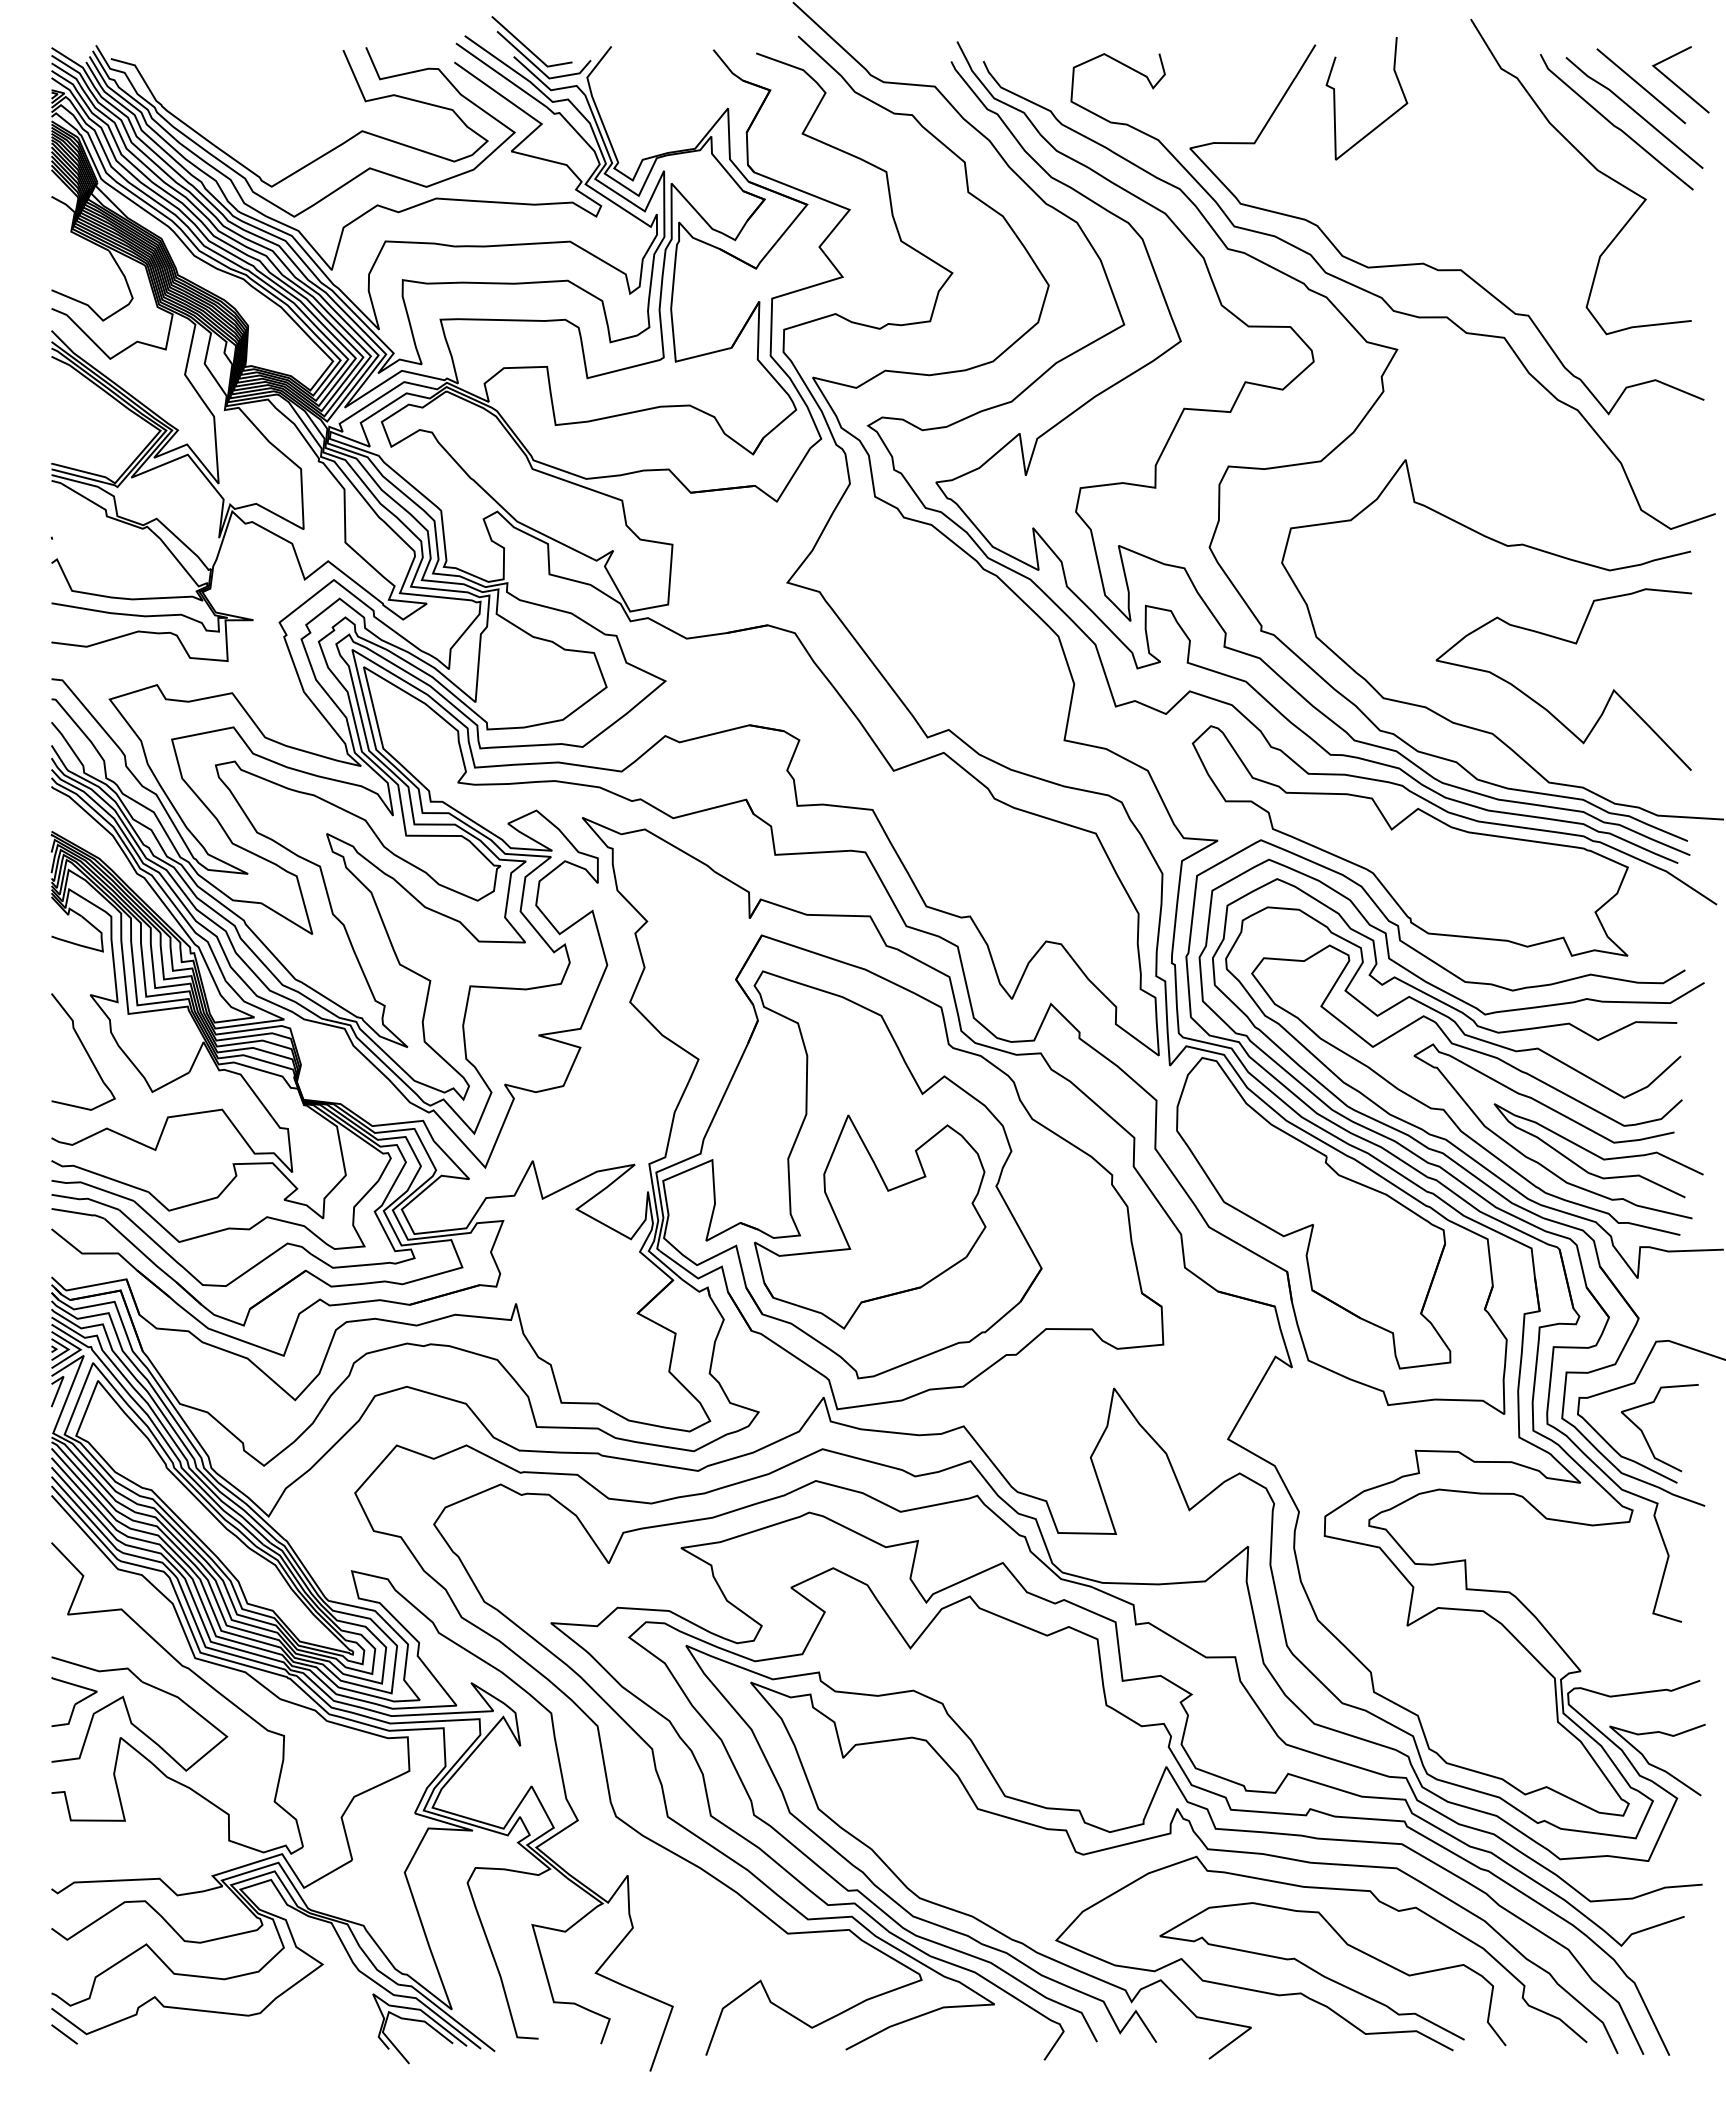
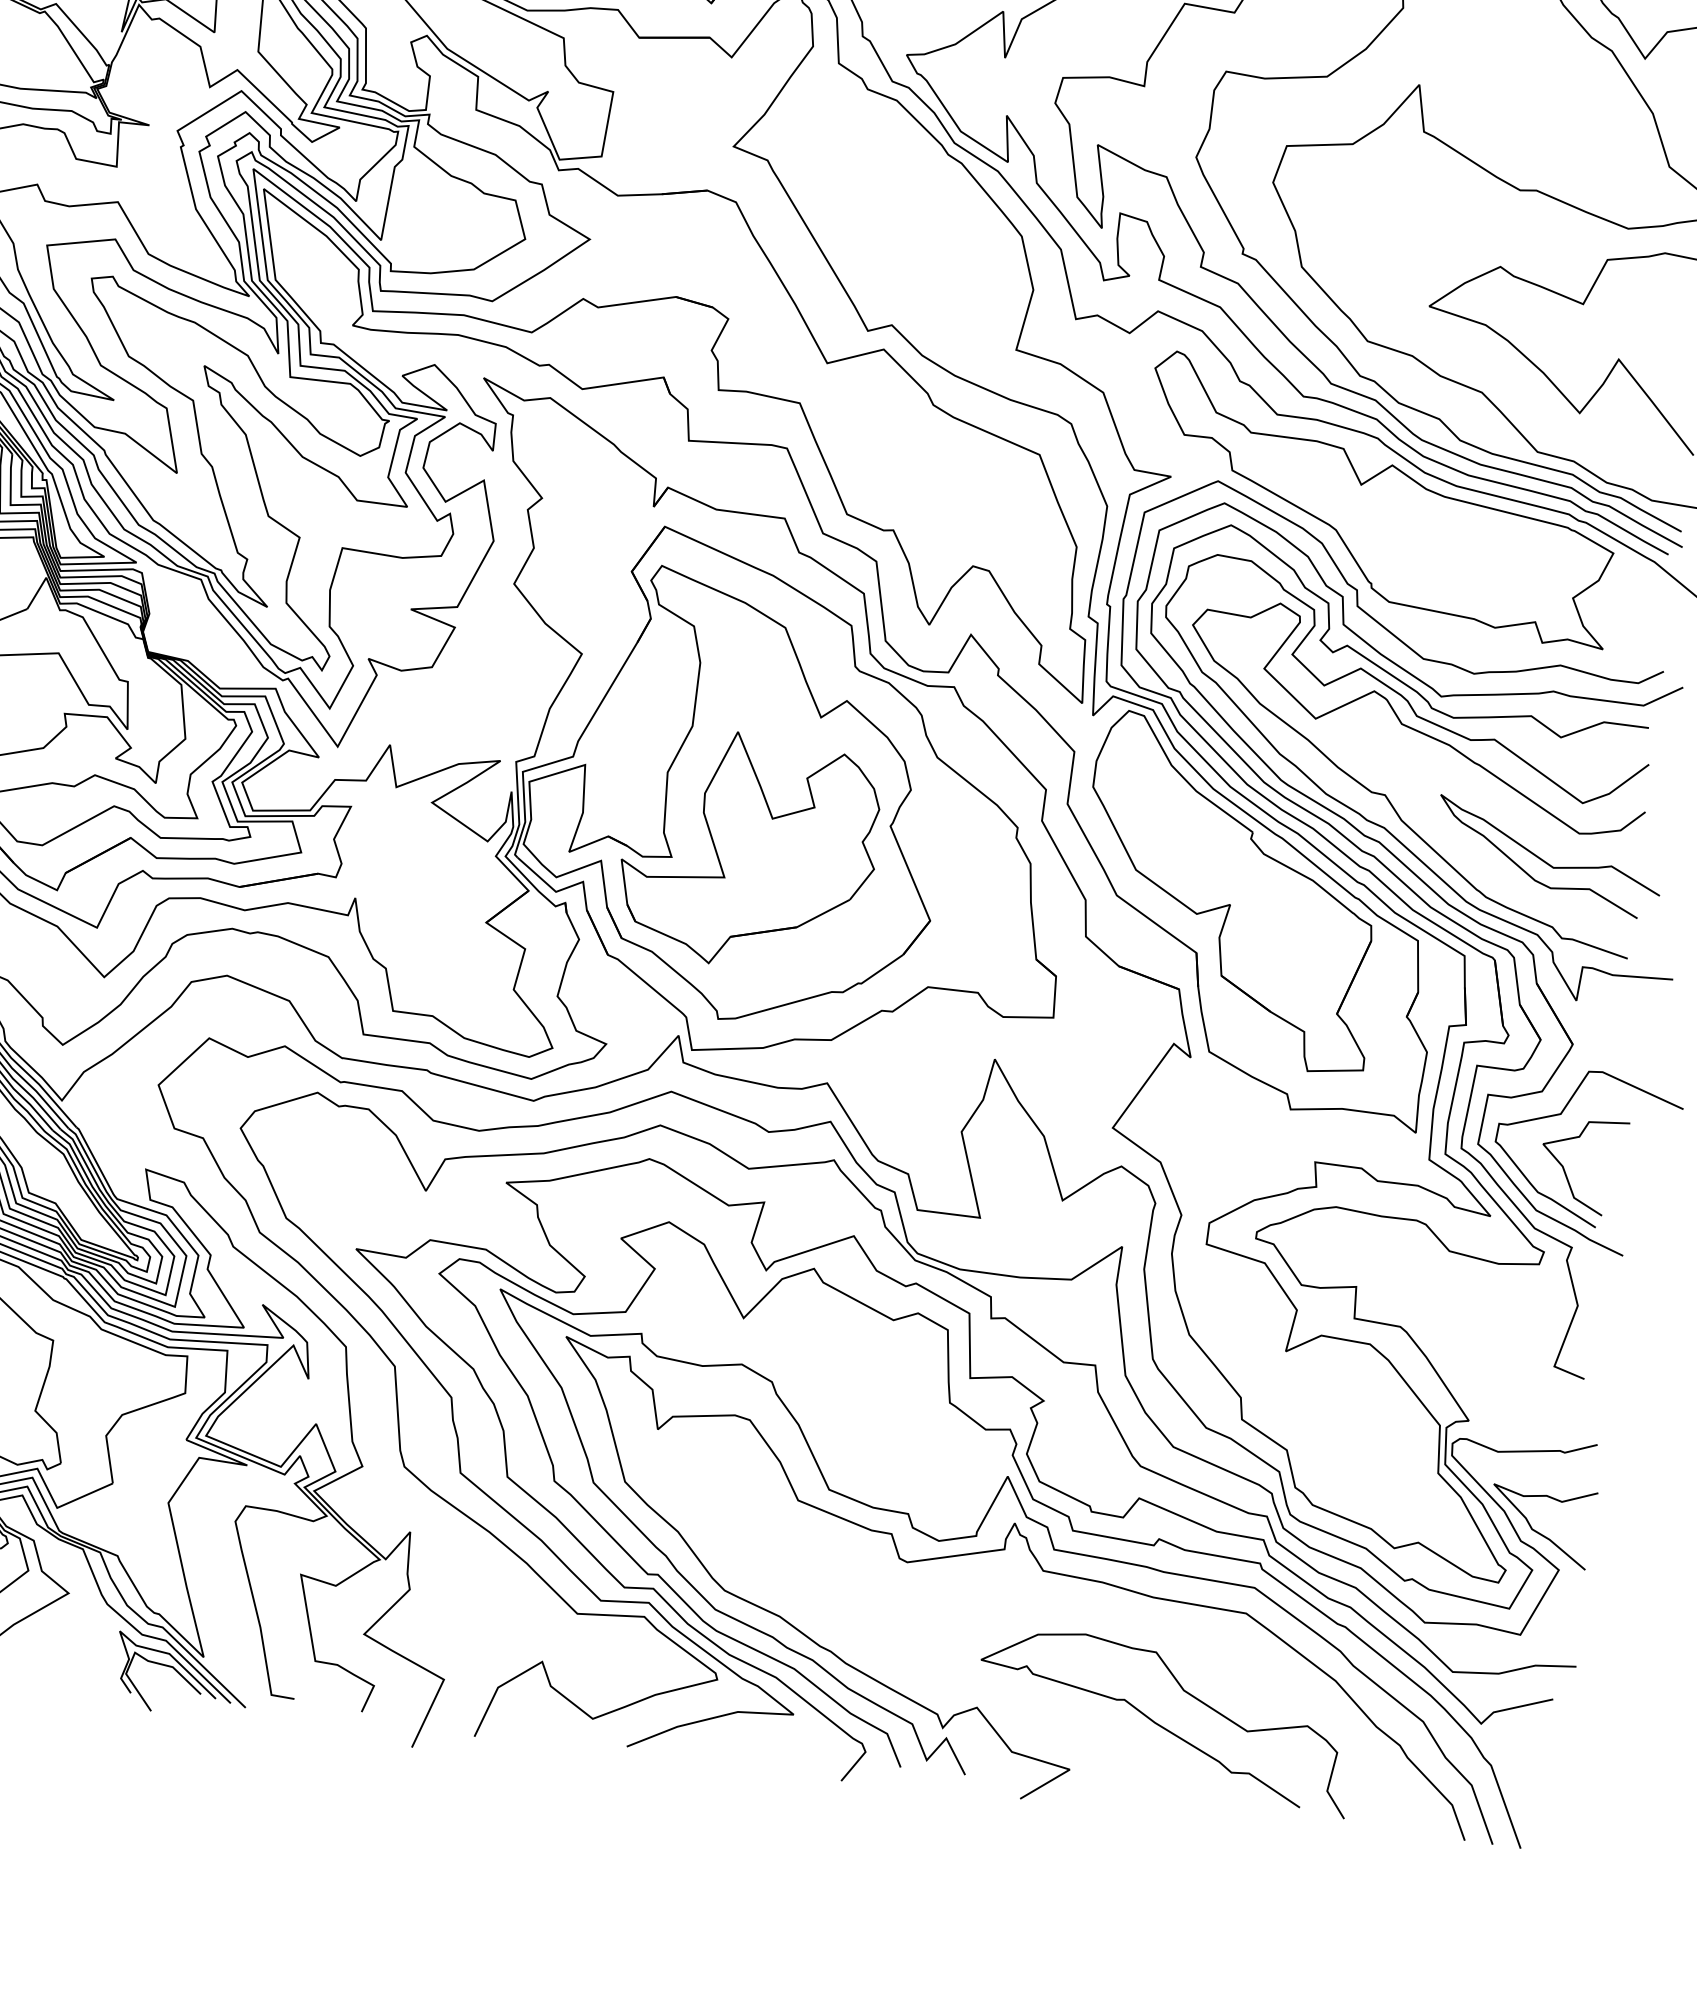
curve: (1561, 1115) -> (1512, 815), removed
curve: (1301, 1992) -> (1128, 1737), removed

